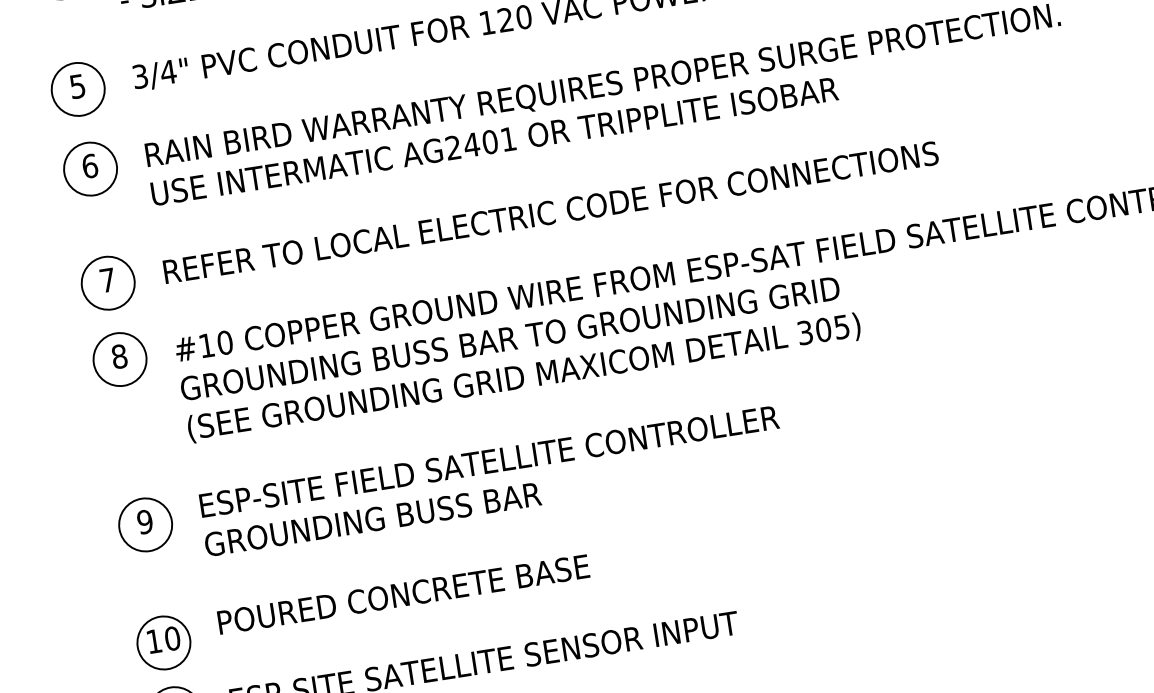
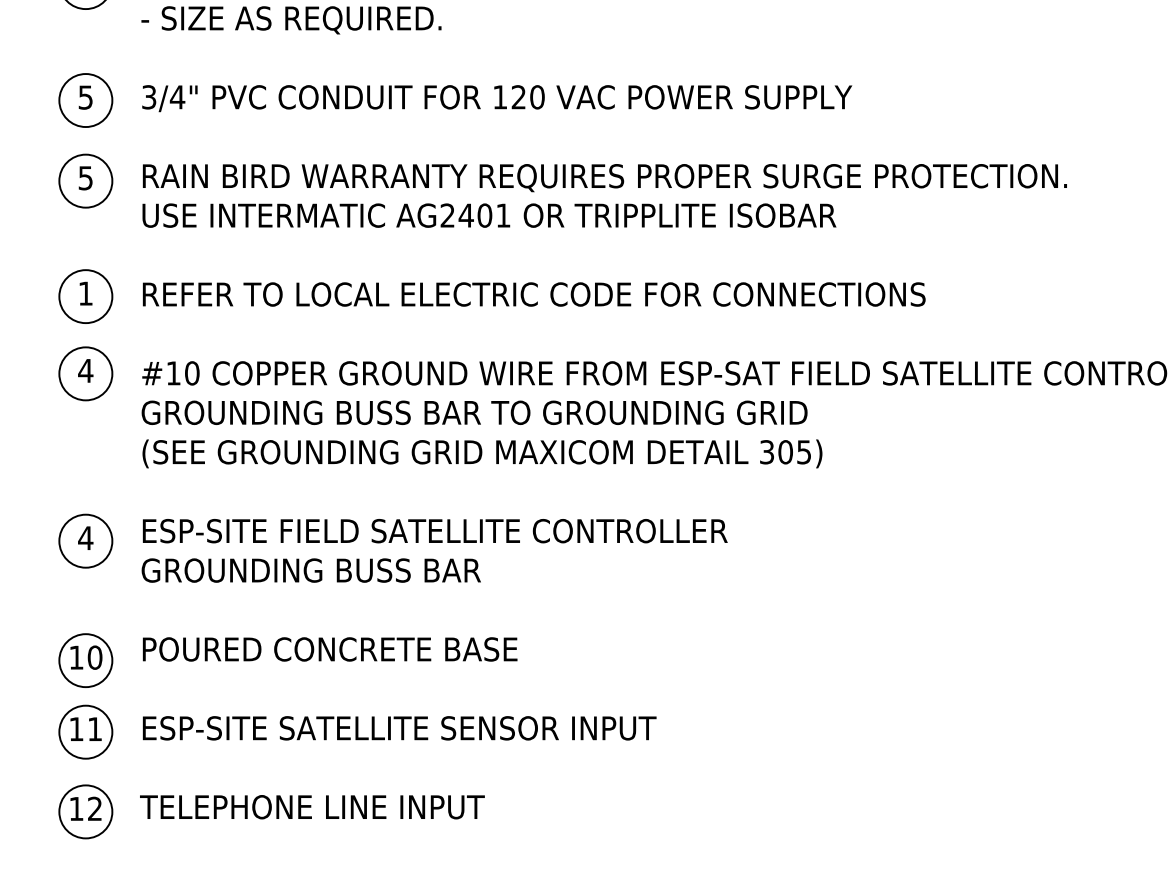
text: (89, 166) -> (85, 178), 6 -> 5
text: (107, 280) -> (85, 293), 7 -> 1
text: (119, 356) -> (85, 370), 8 -> 4
text: (144, 522) -> (85, 538), 9 -> 4

